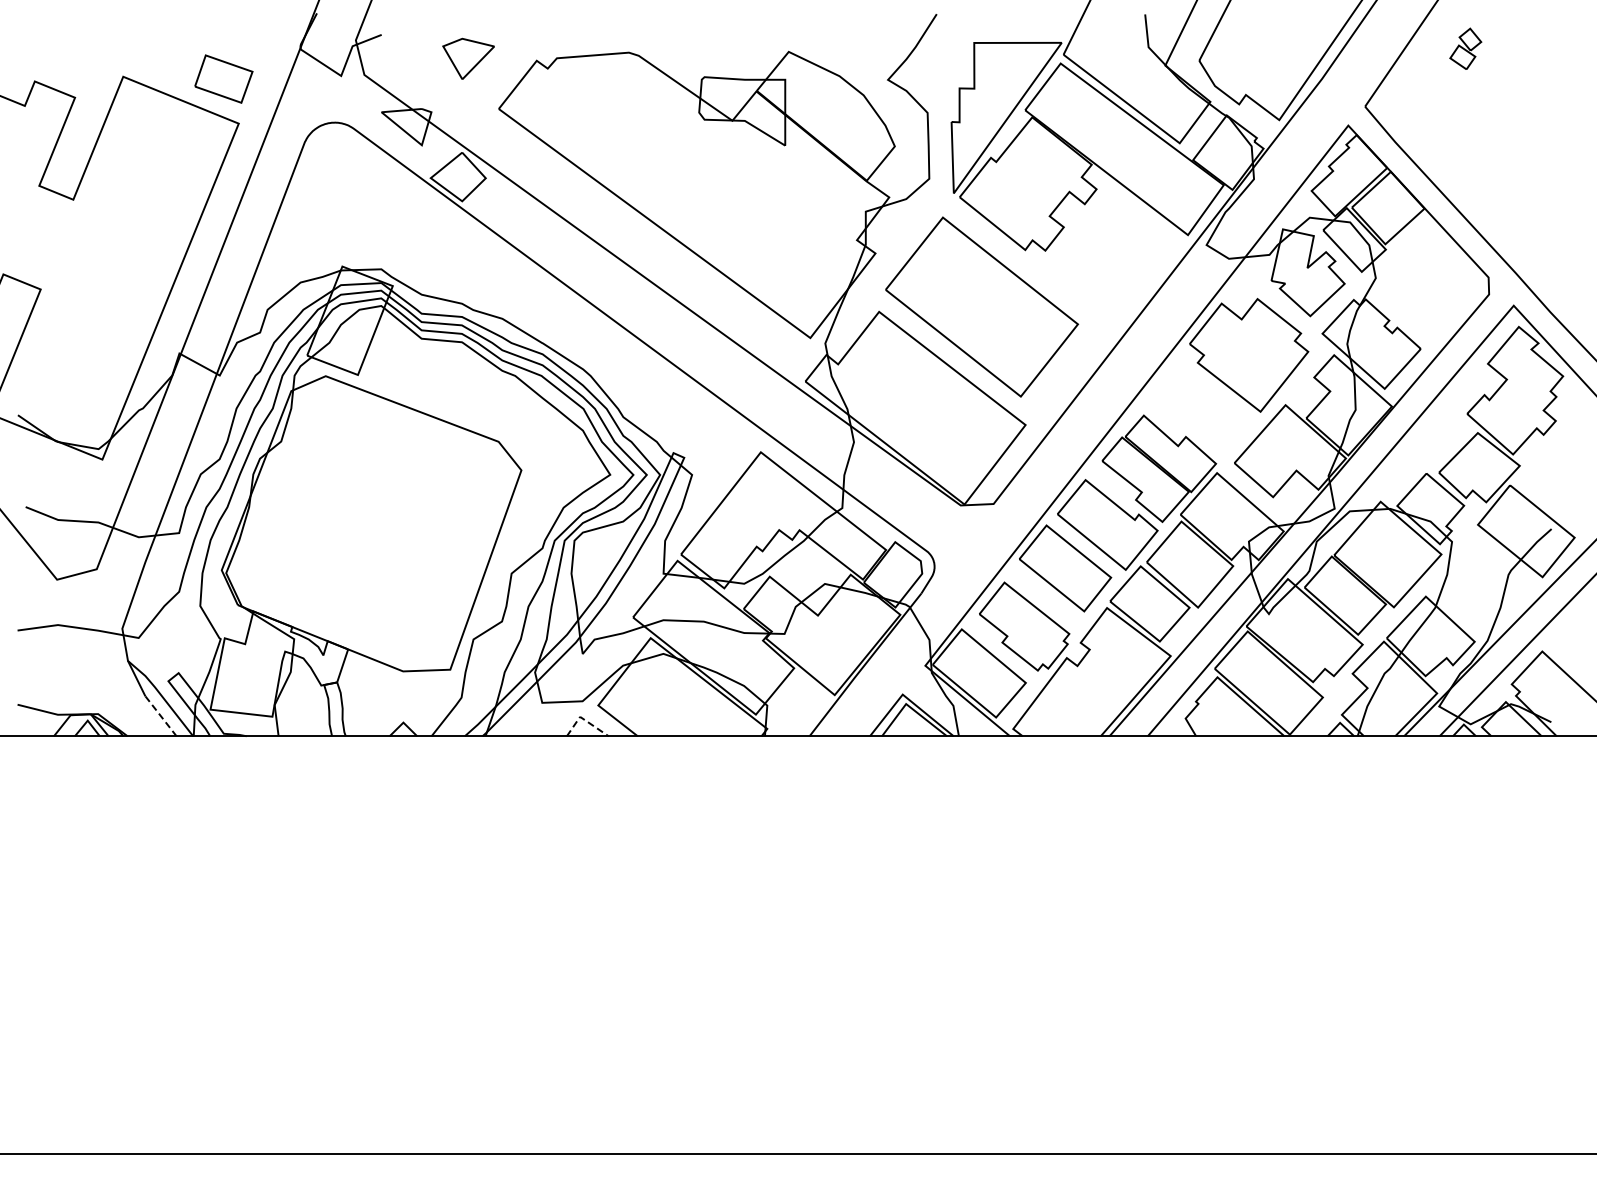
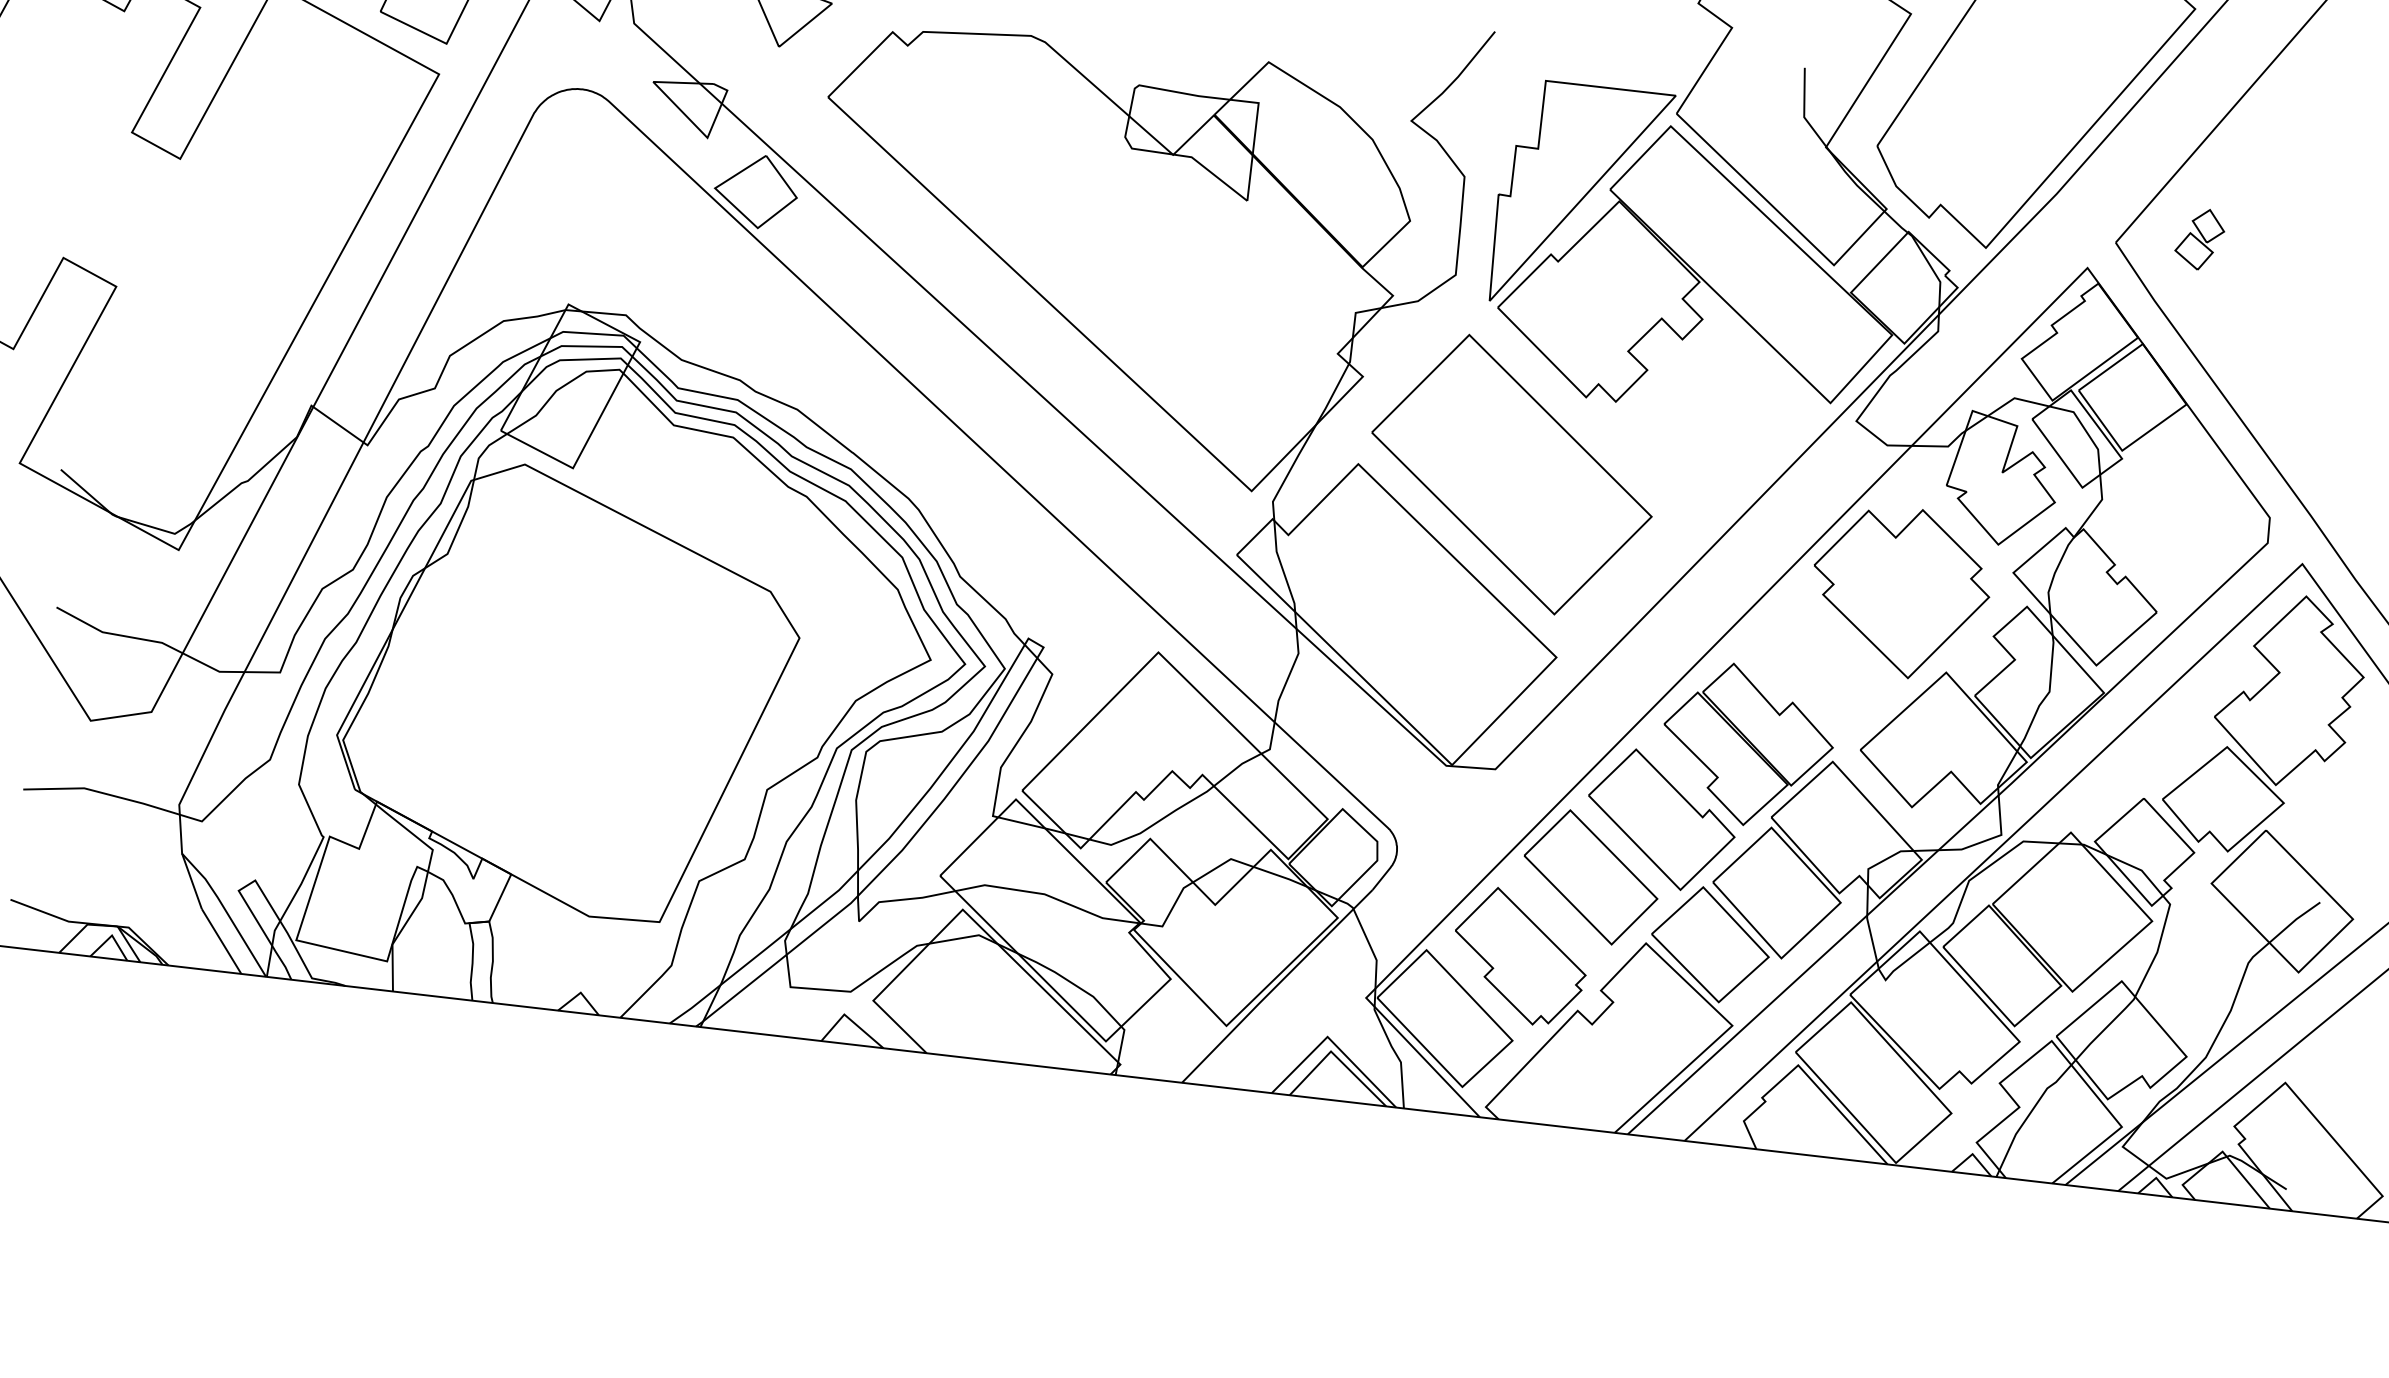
part: (1465, 48) -> (2199, 238), moved
line: (160, 715) -> (221, 940), dashed -> solid
line: (584, 719) -> (850, 1019), dashed -> solid

